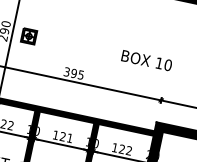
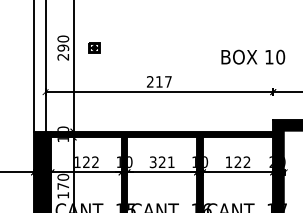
part: (29, 35) -> (94, 47), size x0.6
text: (147, 60) -> (253, 56), moved
text: (74, 73) -> (159, 81), 395 -> 217
text: (55, 135) -> (152, 162), 121 -> 321

